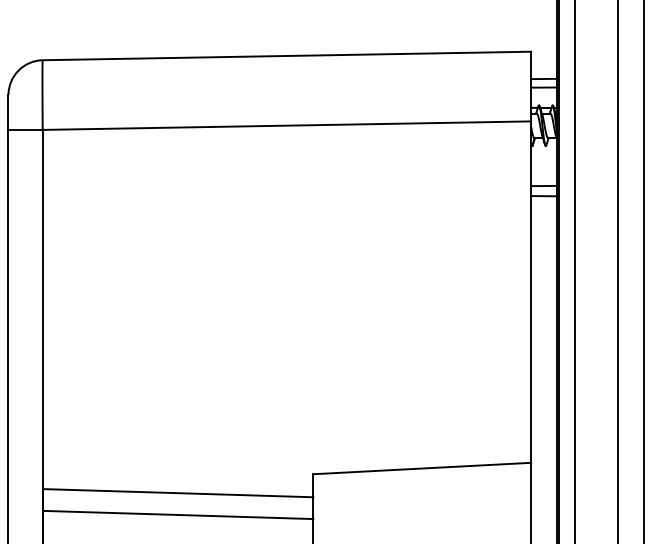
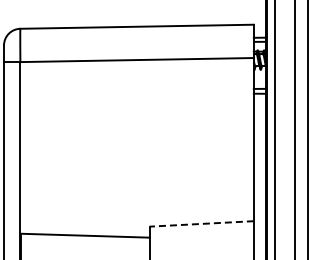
line: (421, 467) -> (201, 223), solid -> dashed
line: (176, 515) -> (84, 246), removed

